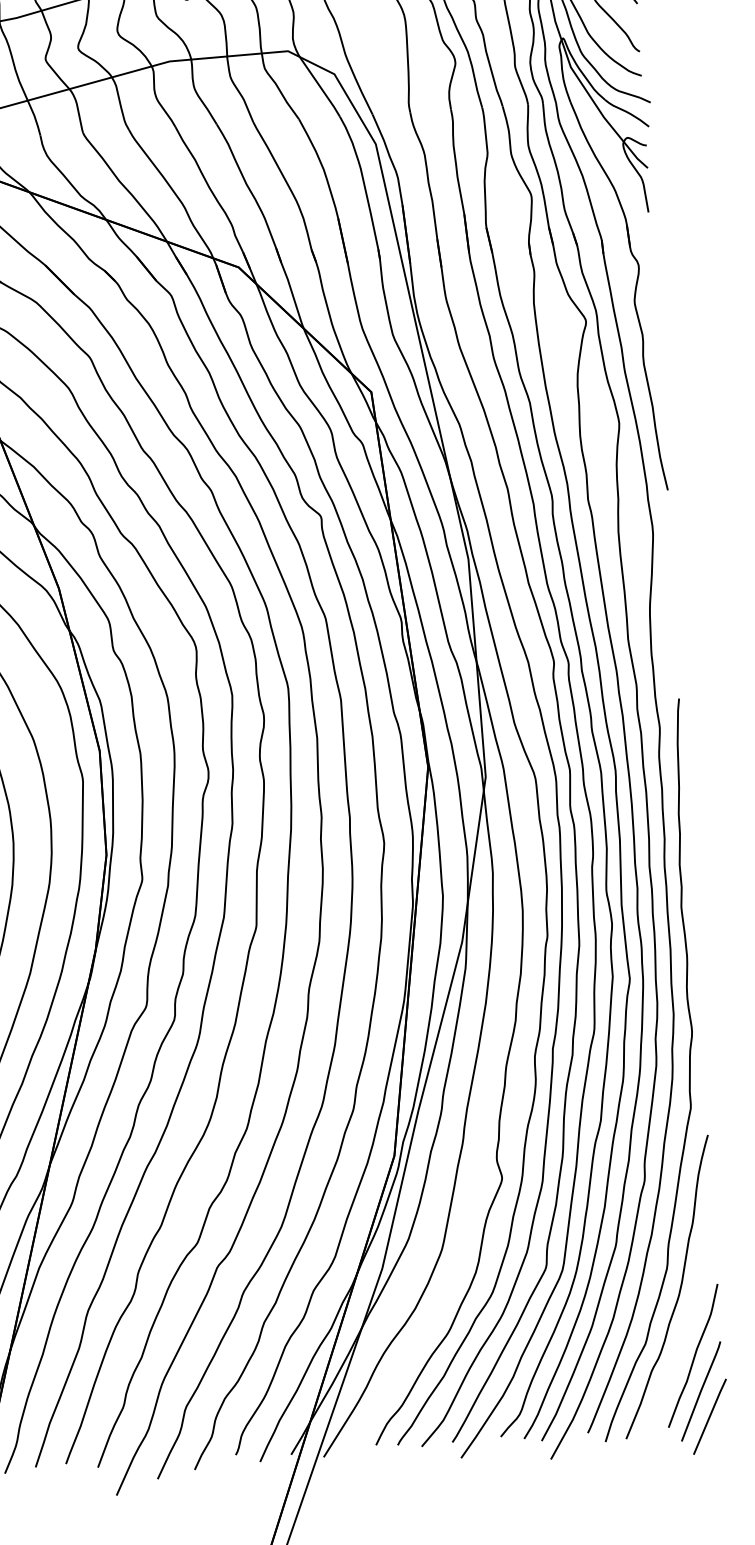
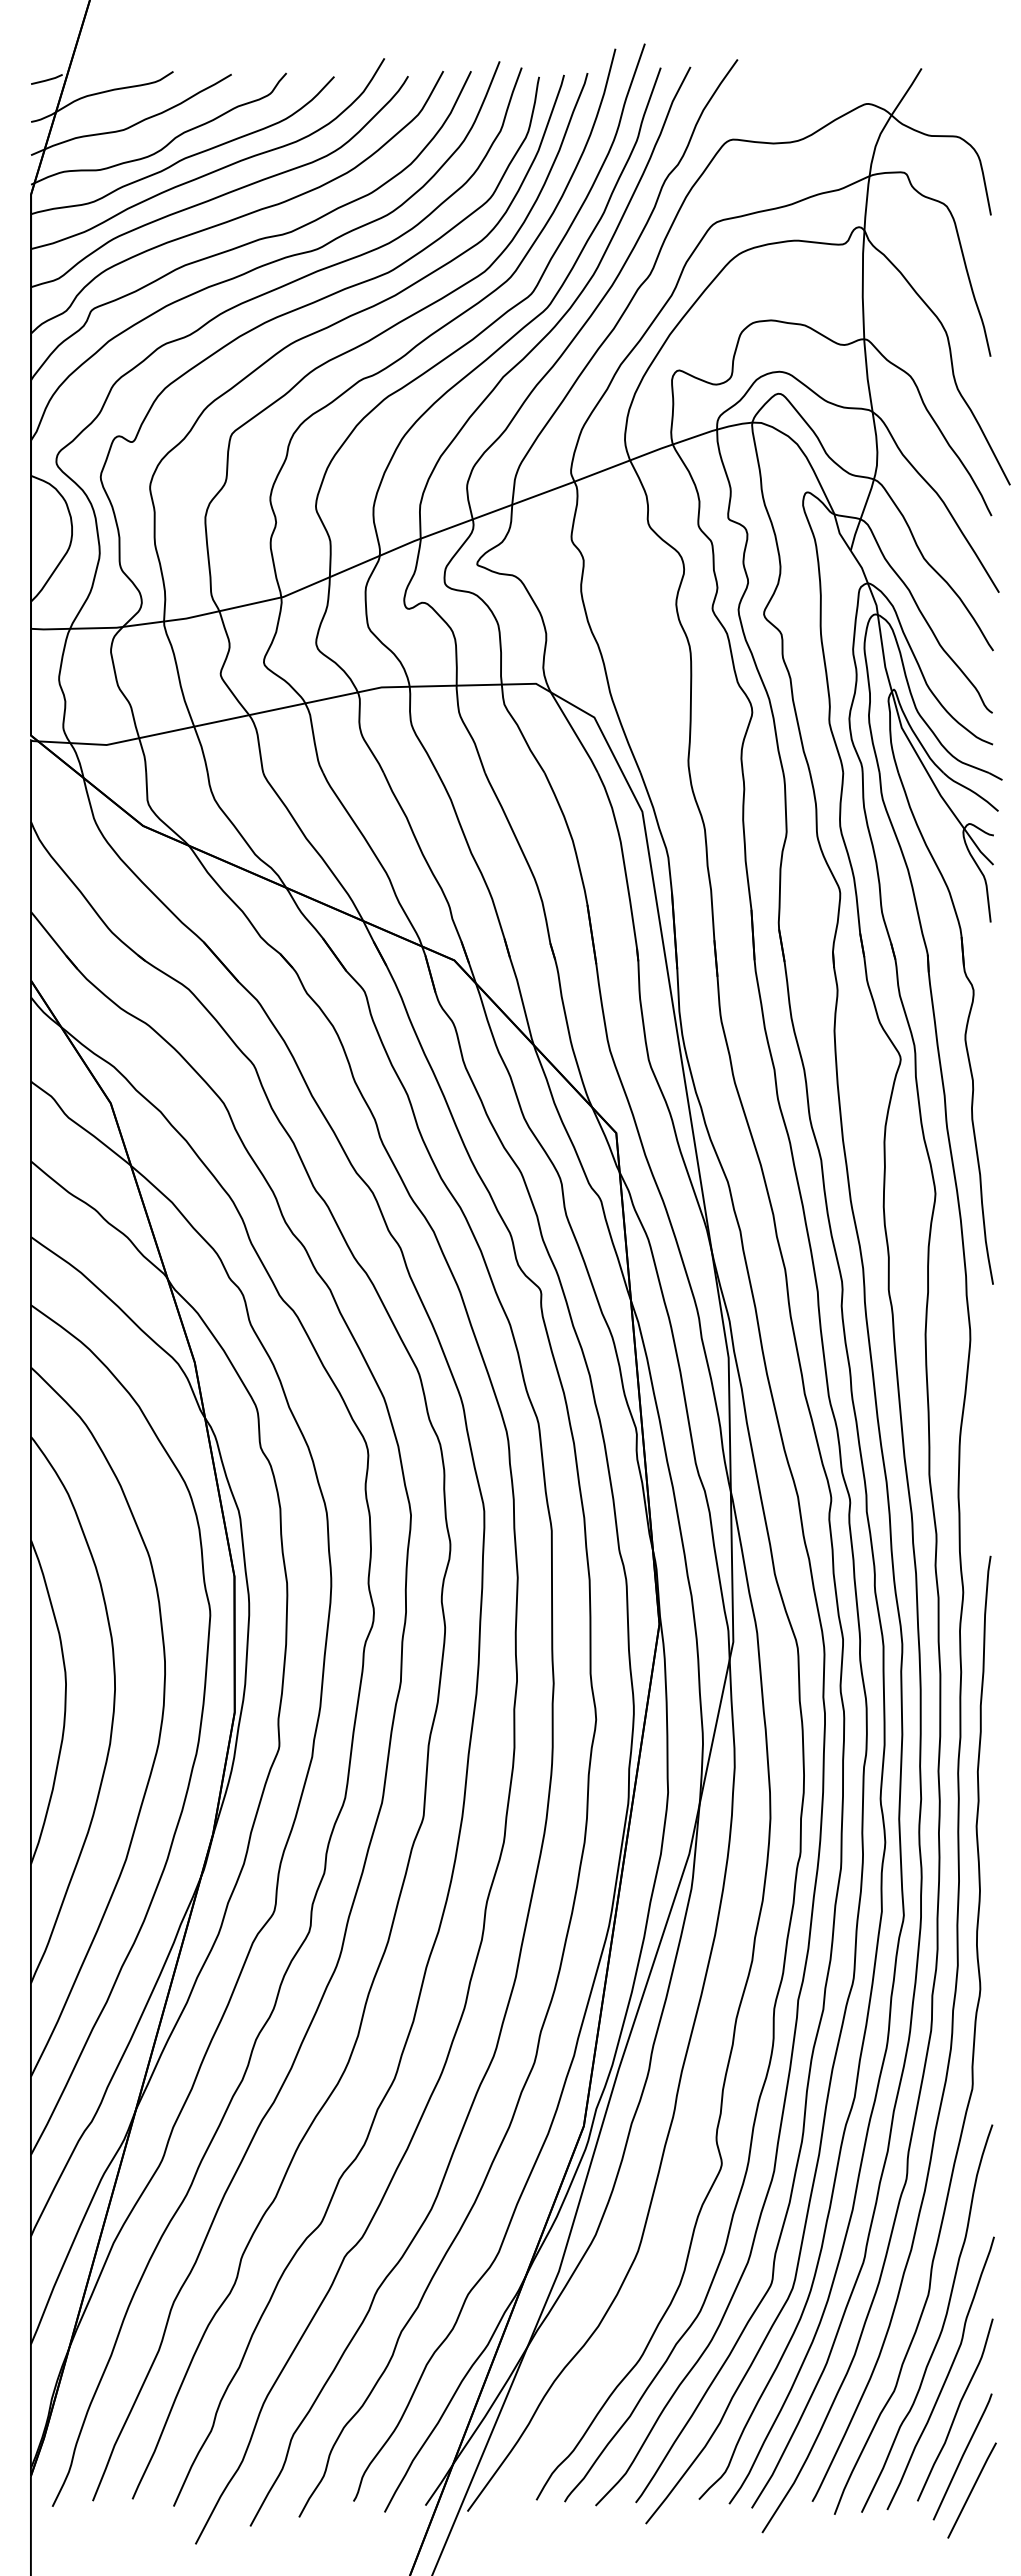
curve: (684, 1329) -> (946, 2375), added

